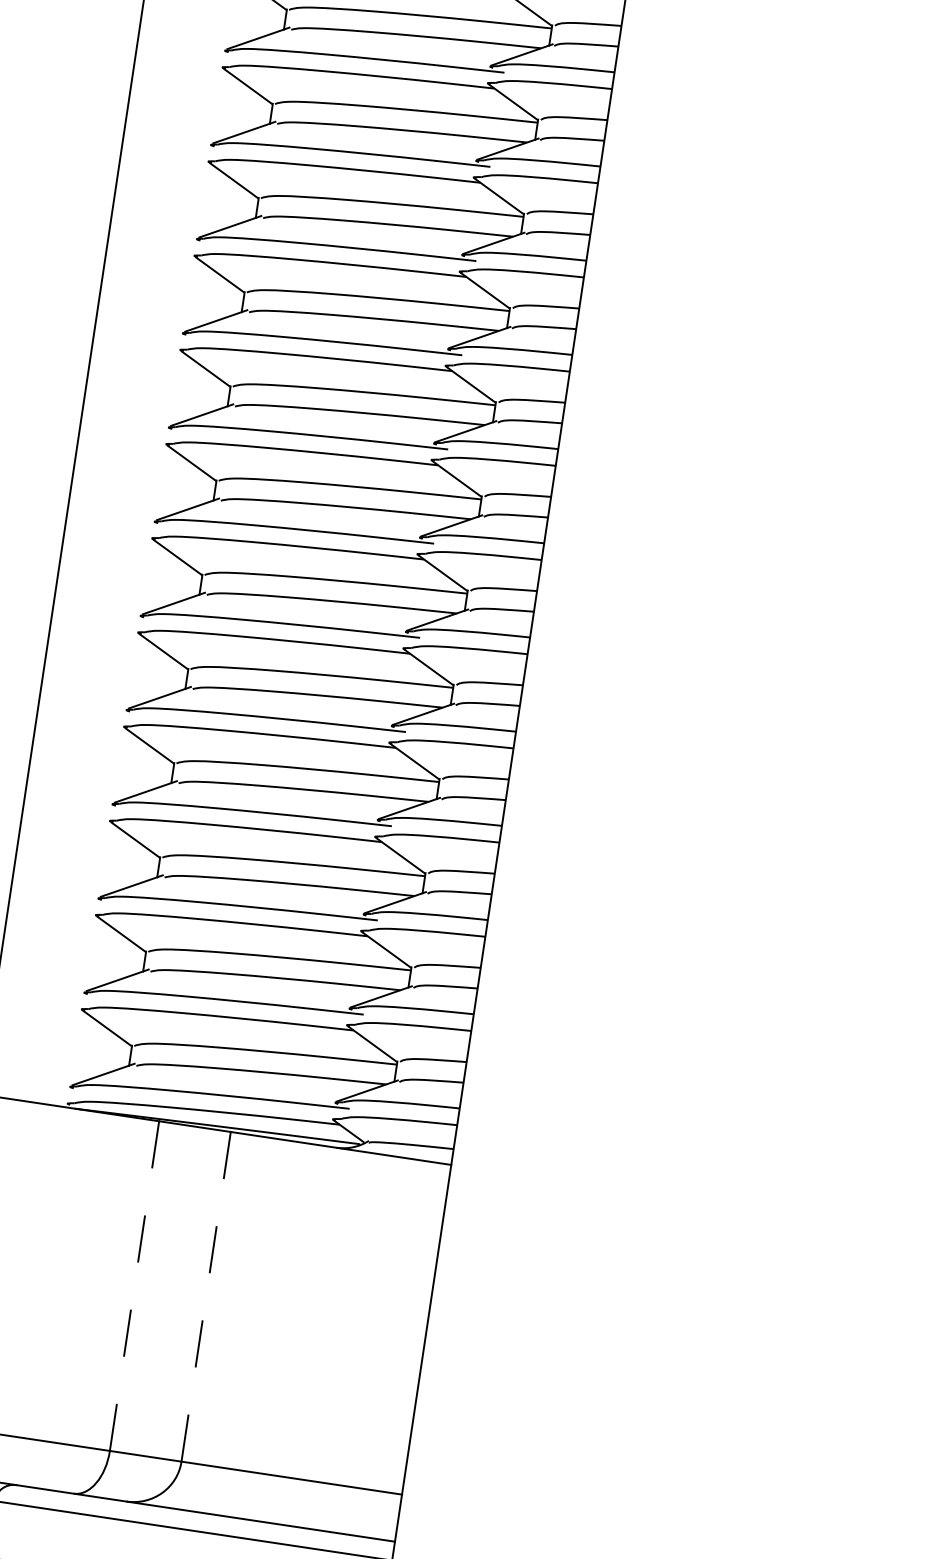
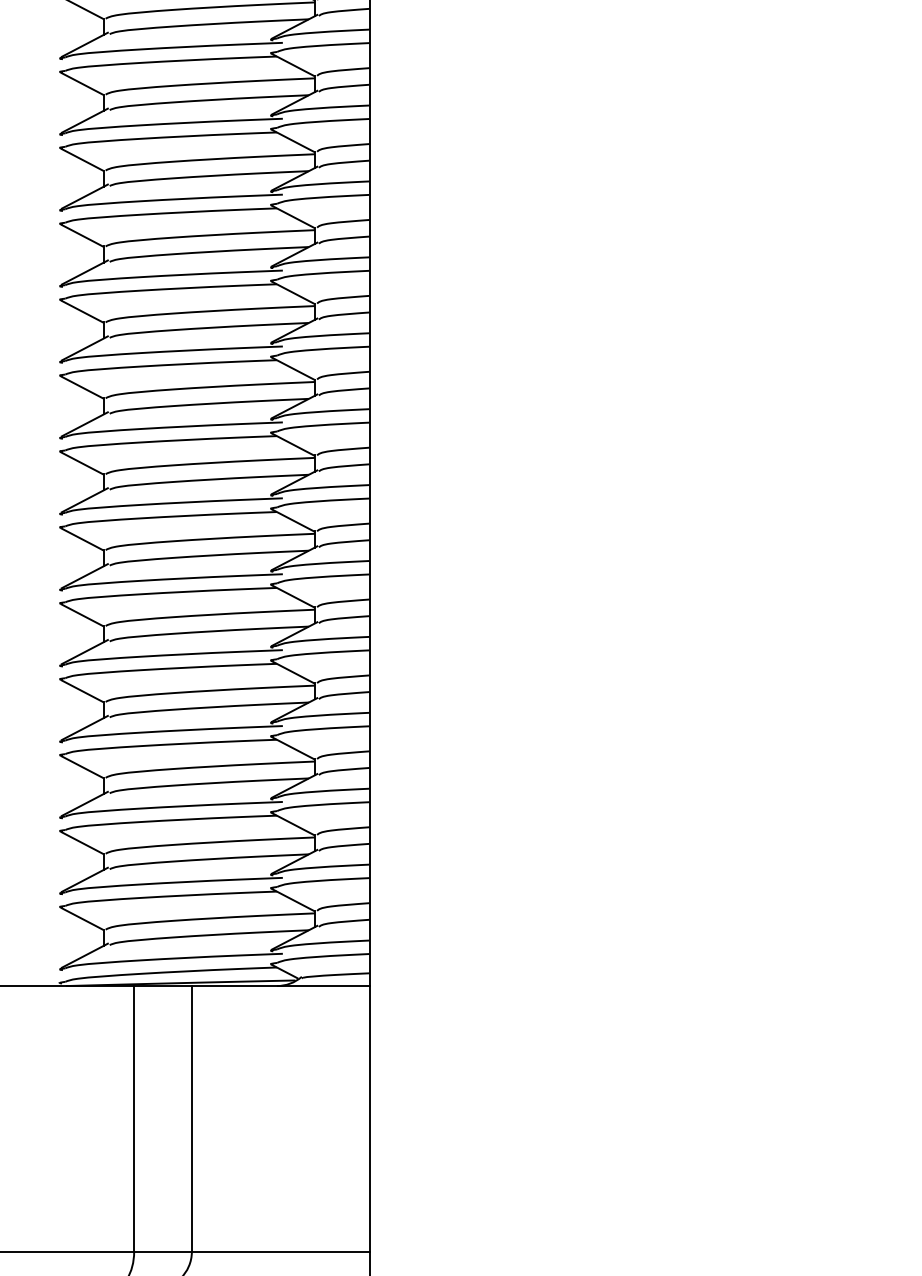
line: (135, 1285) -> (134, 1118), dashed -> solid
line: (205, 1296) -> (191, 1118), dashed -> solid

